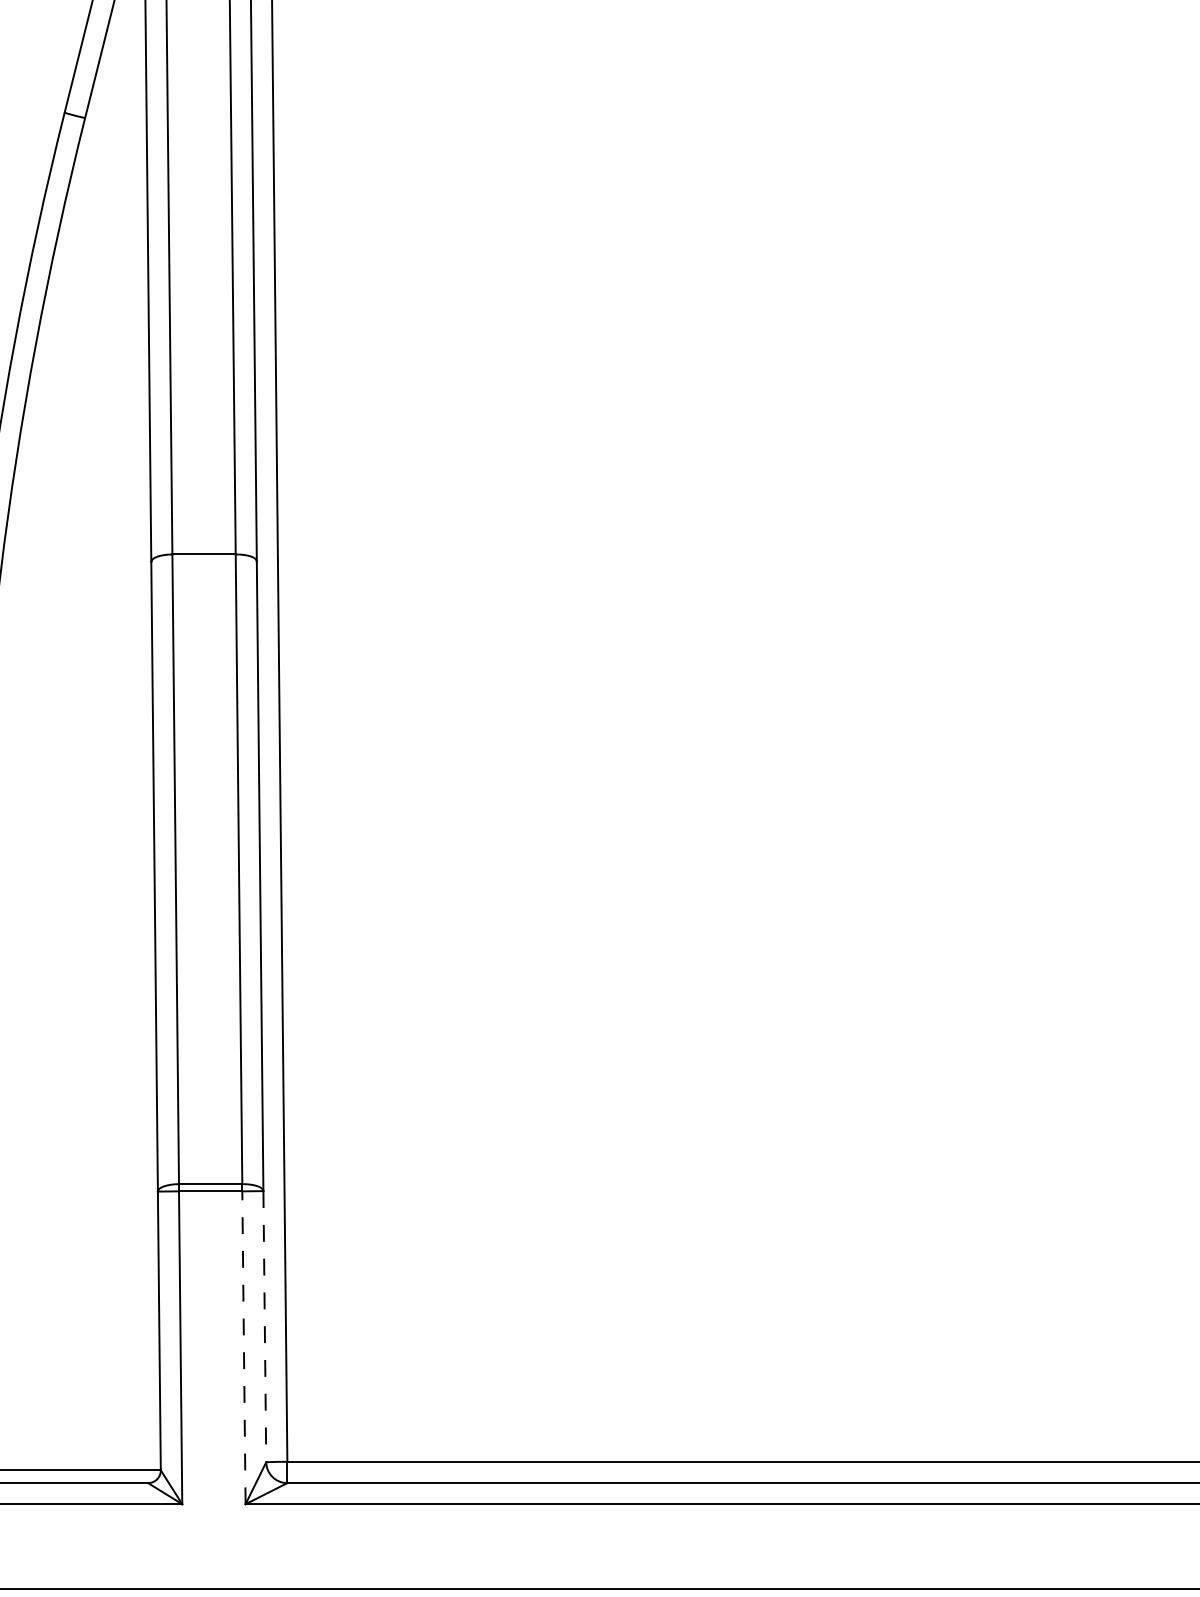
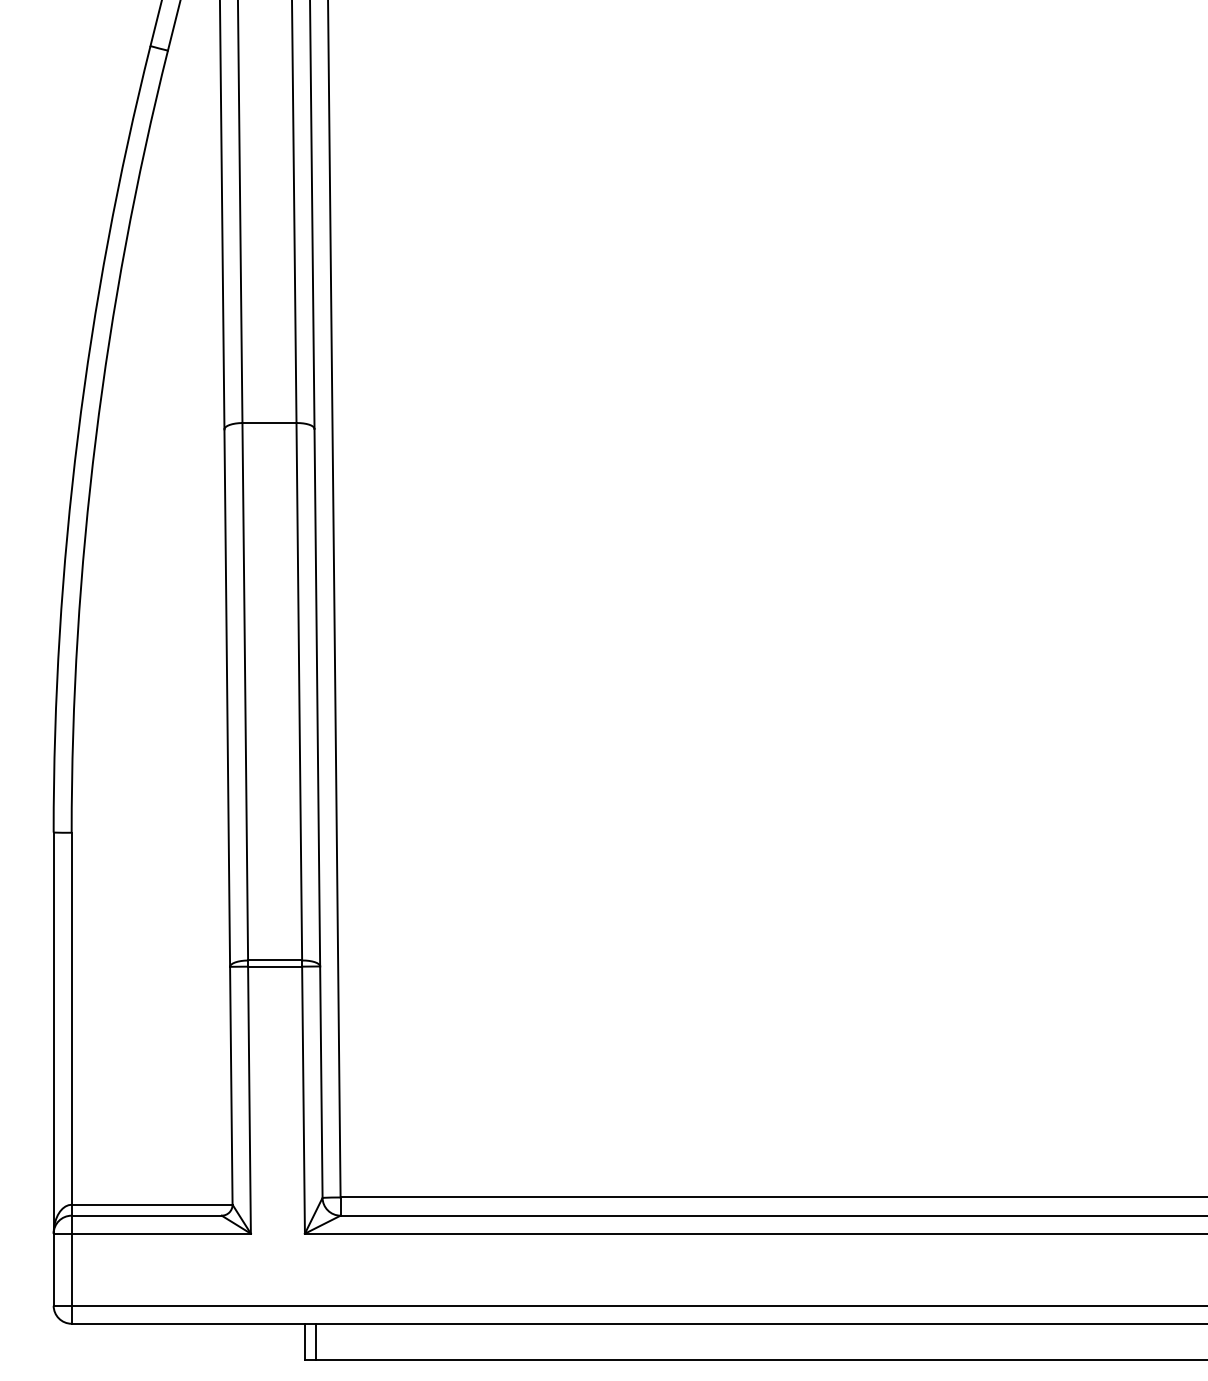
line: (265, 1327) -> (321, 1082), dashed -> solid
line: (243, 1348) -> (303, 1100), dashed -> solid

